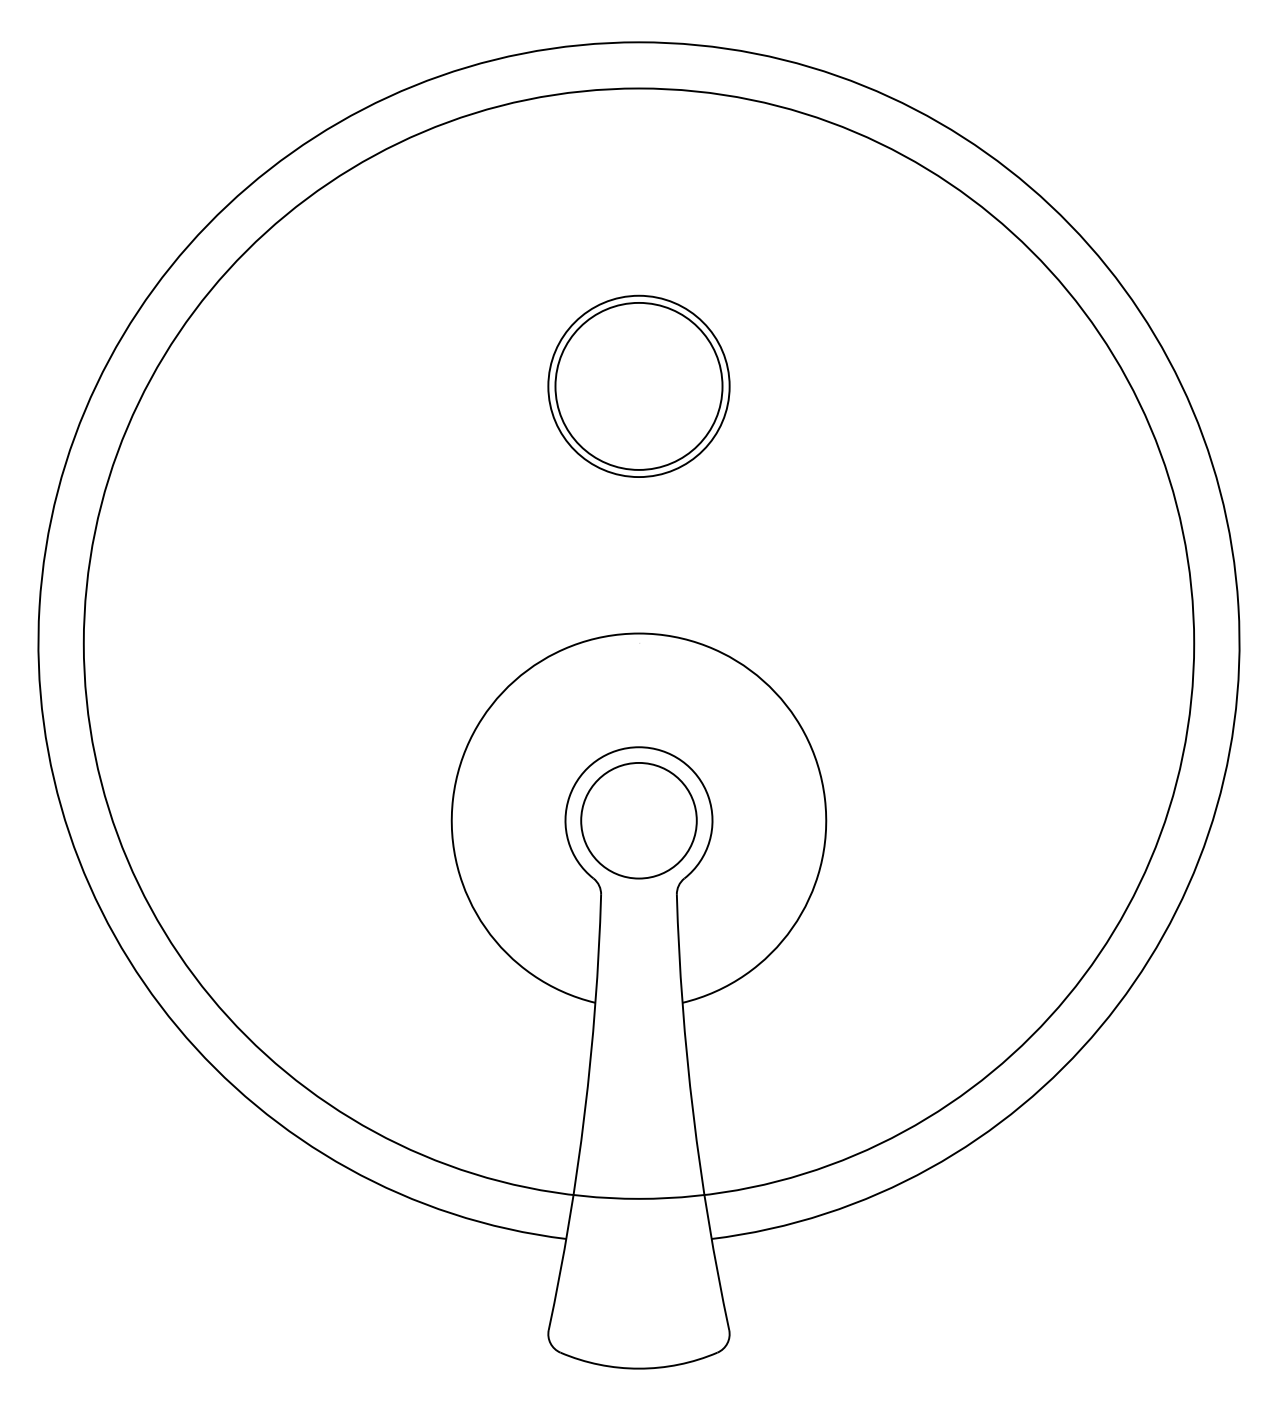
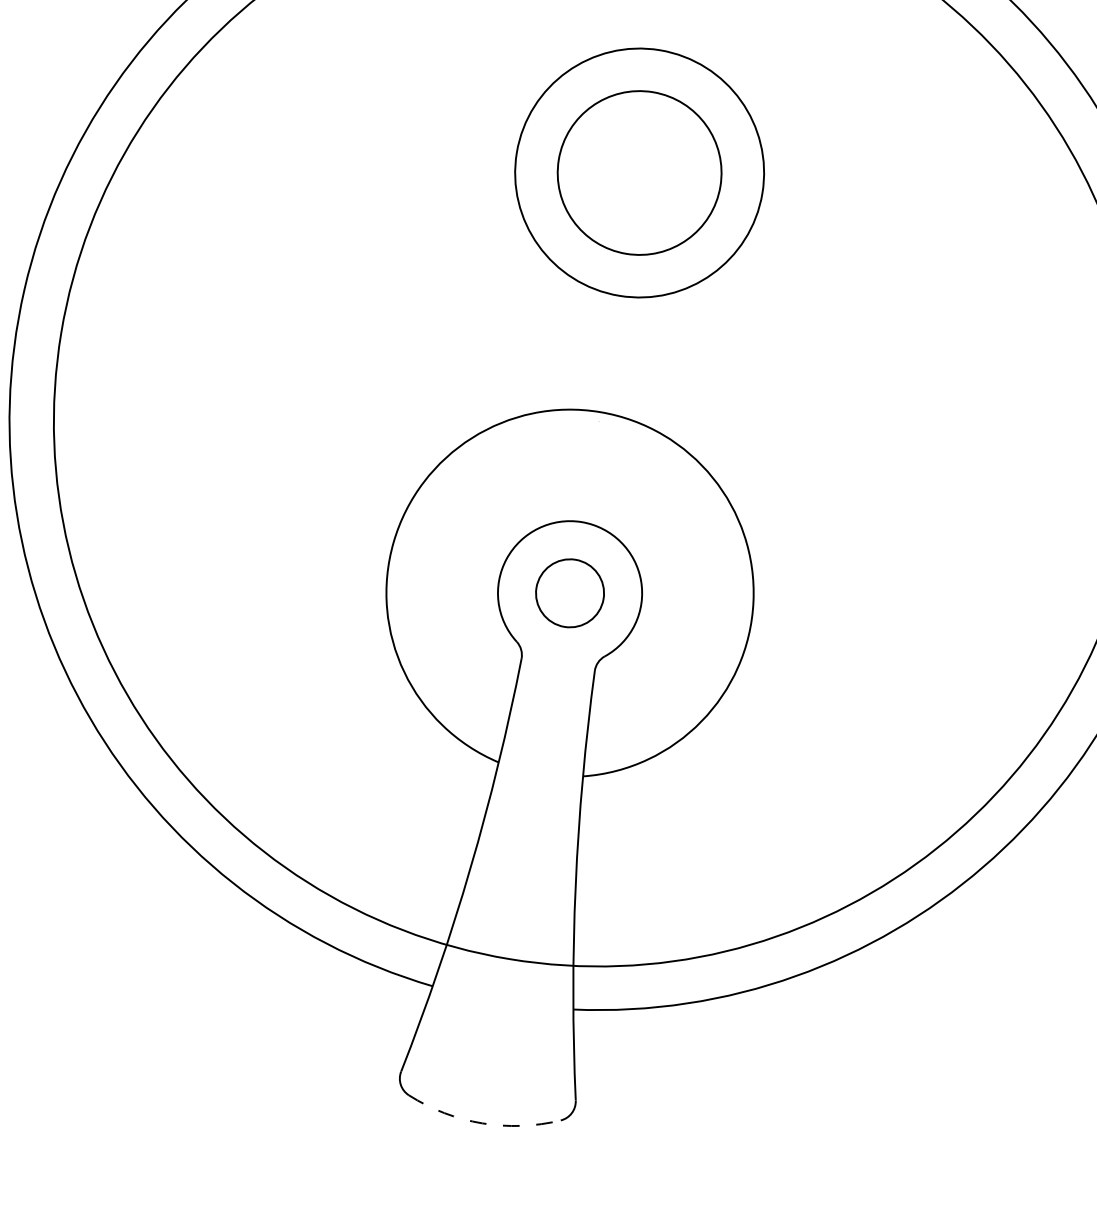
circle: (638, 386) -> (639, 173), size x1.4
circle: (638, 820) -> (569, 592), size x0.6
arc: (639, 1368) -> (482, 1123), solid -> dashed

